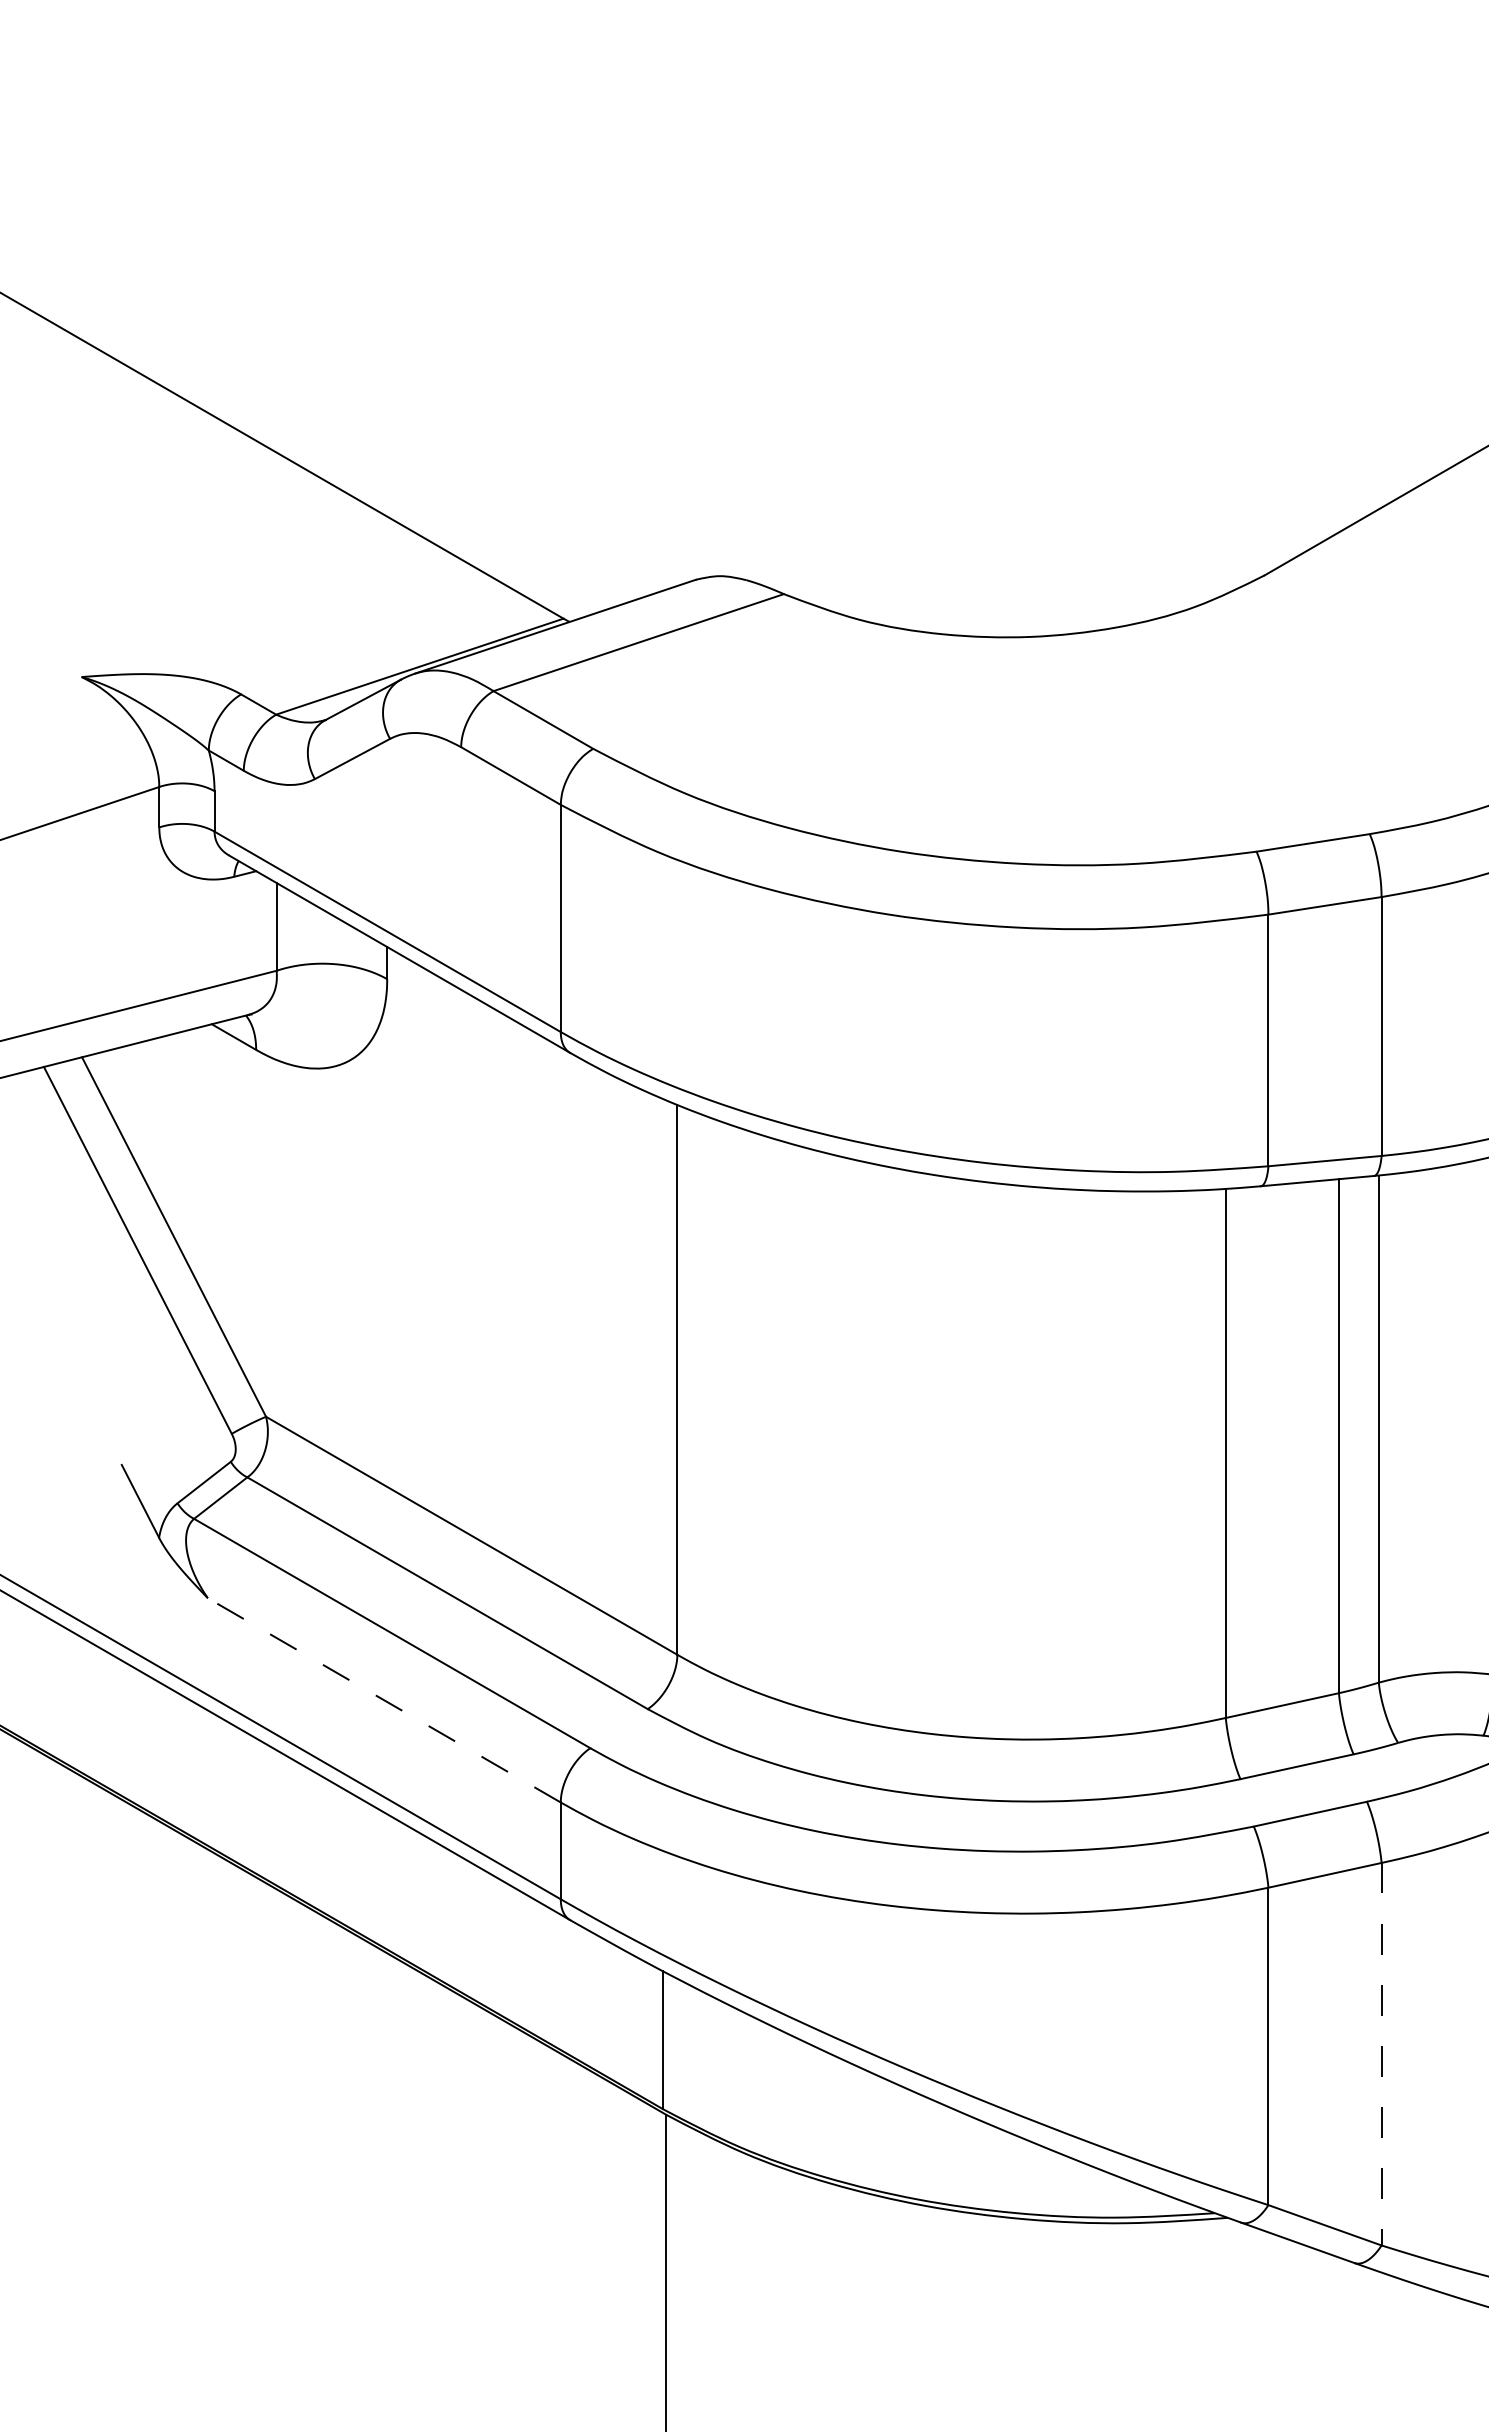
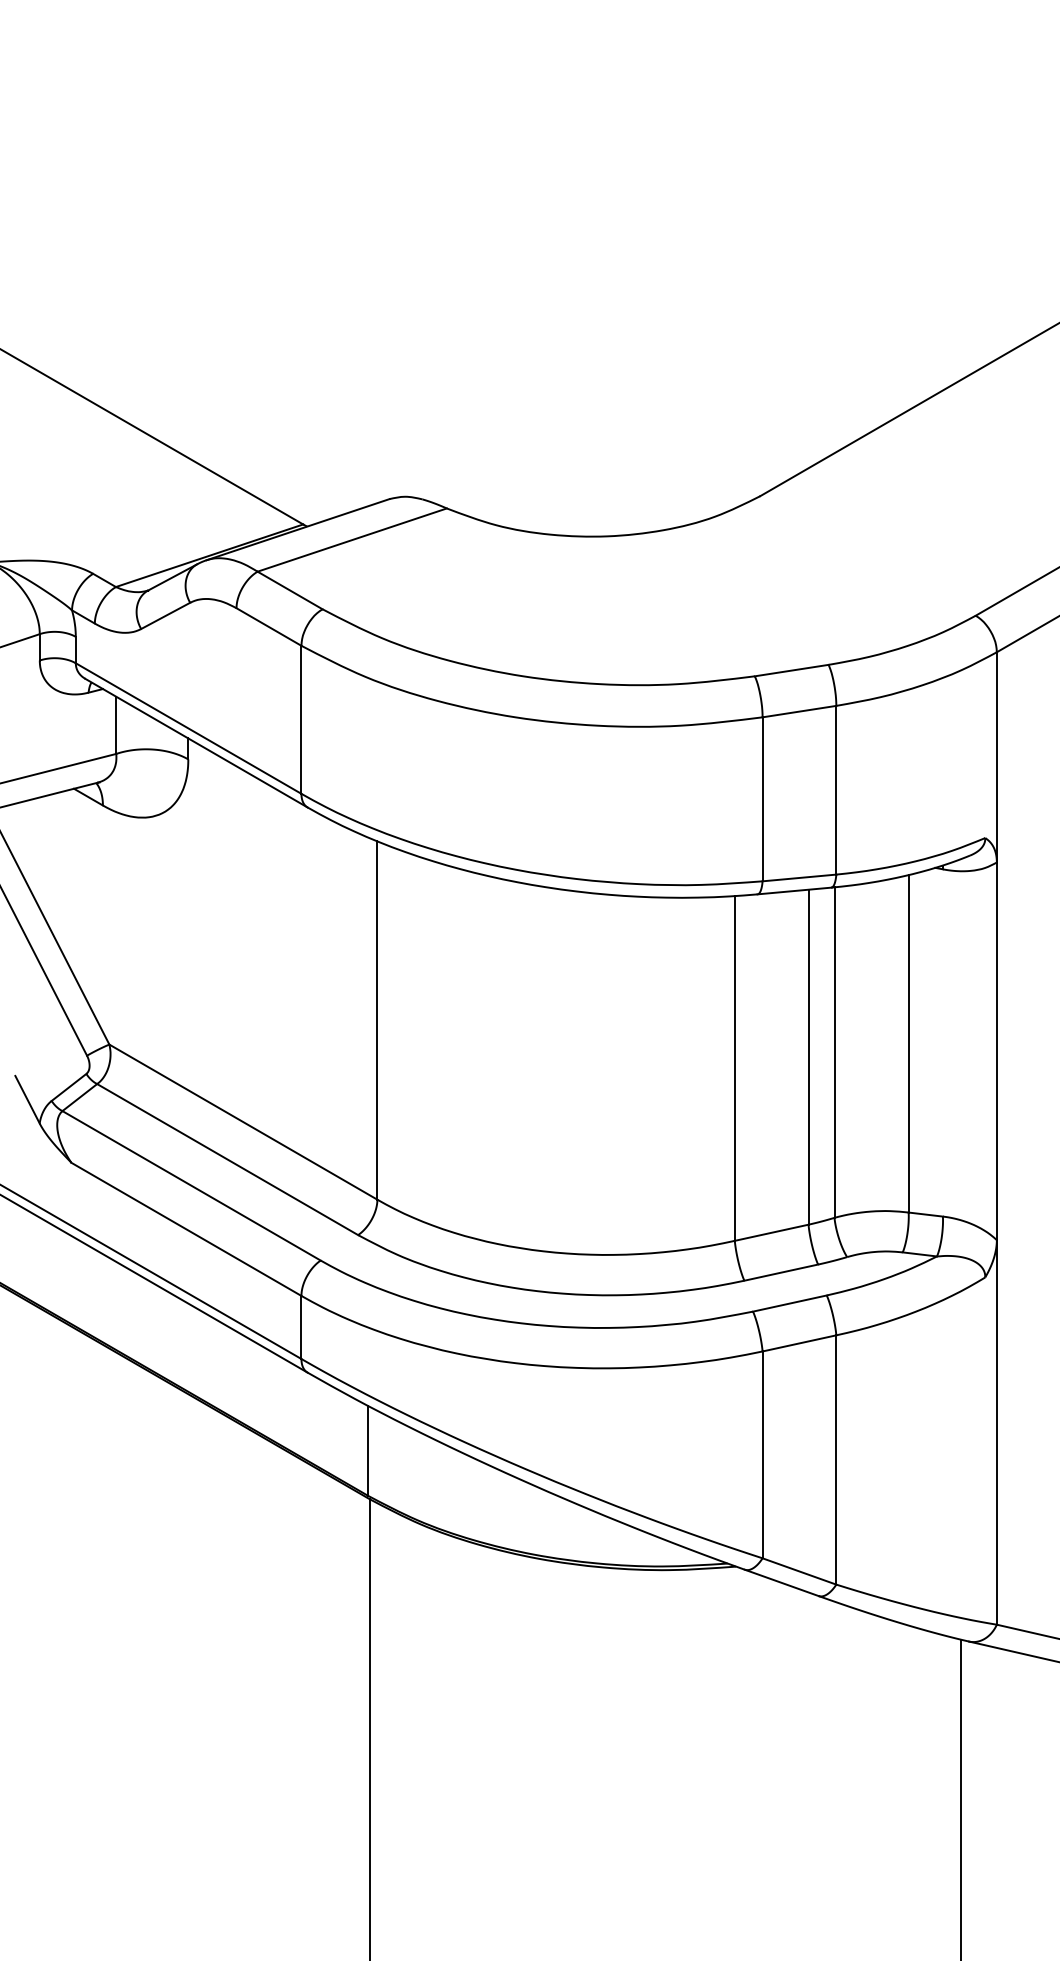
line: (384, 1700) -> (186, 1229), dashed -> solid
line: (1381, 2053) -> (836, 1459), dashed -> solid

